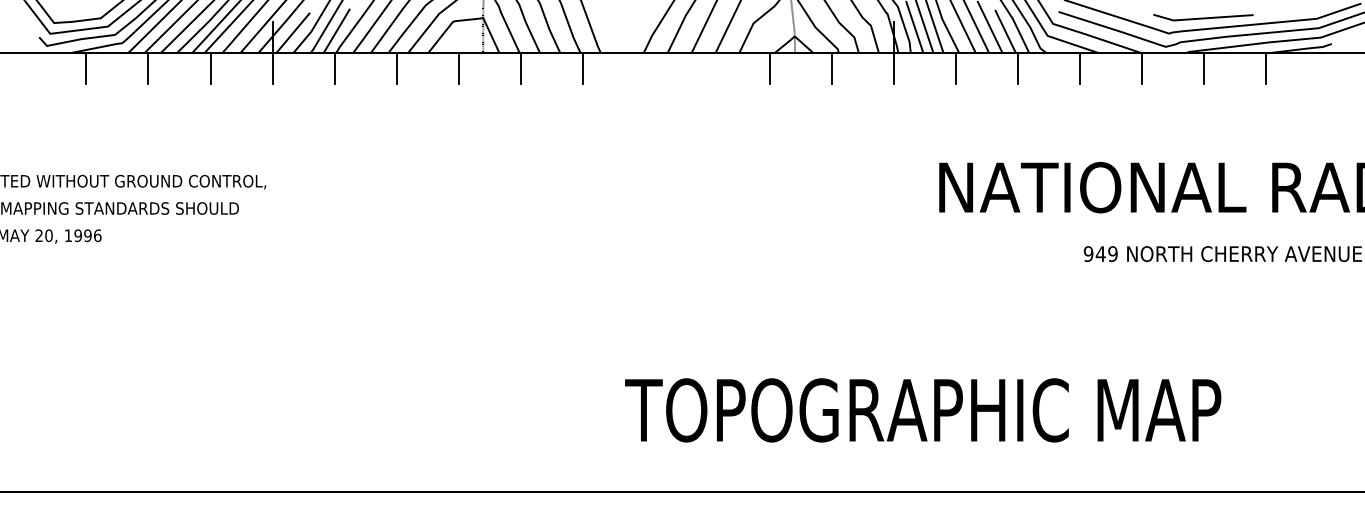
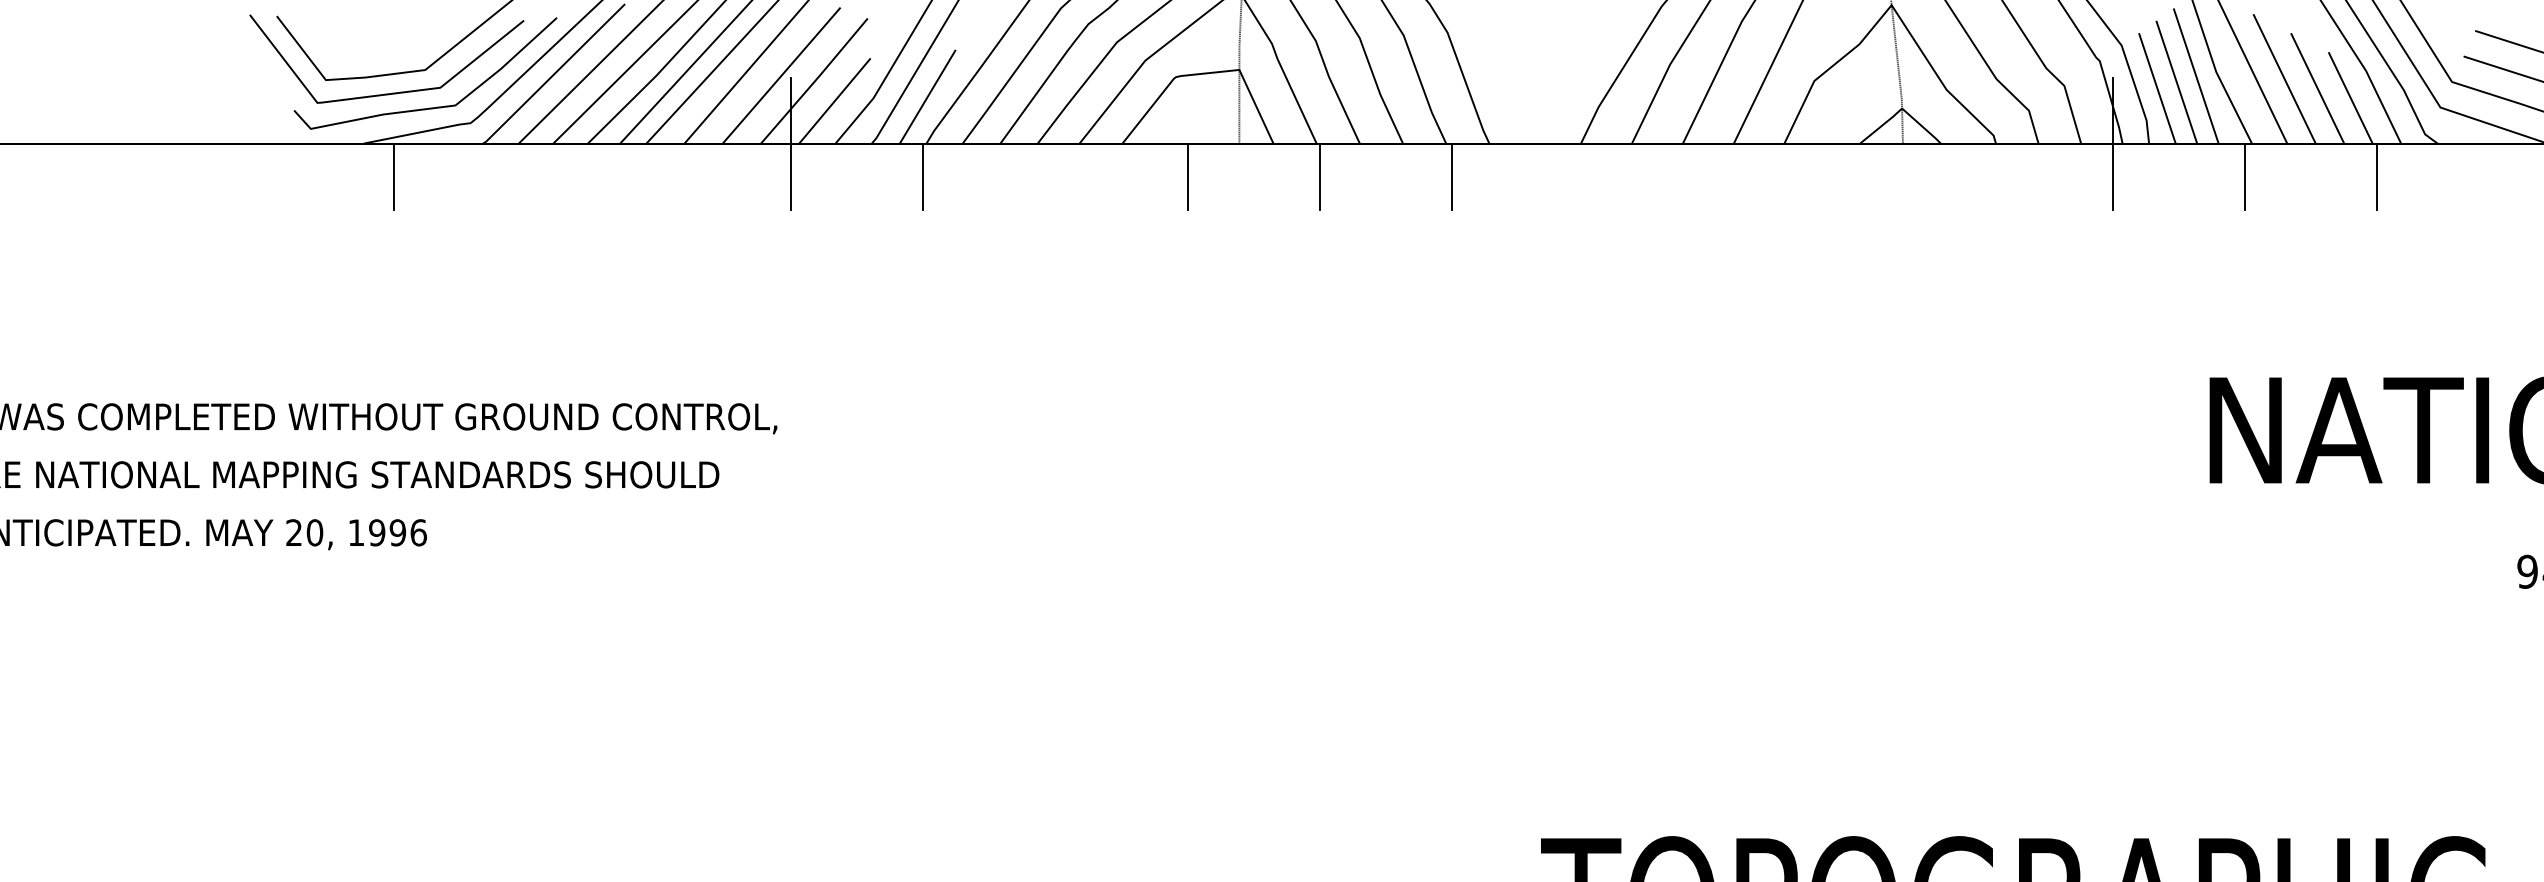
line: (148, 68) -> (526, 176), removed
line: (210, 68) -> (658, 176), removed
line: (396, 68) -> (1054, 176), removed
line: (769, 68) -> (1848, 176), removed
line: (831, 68) -> (1980, 176), removed
line: (1080, 68) -> (2510, 176), removed

